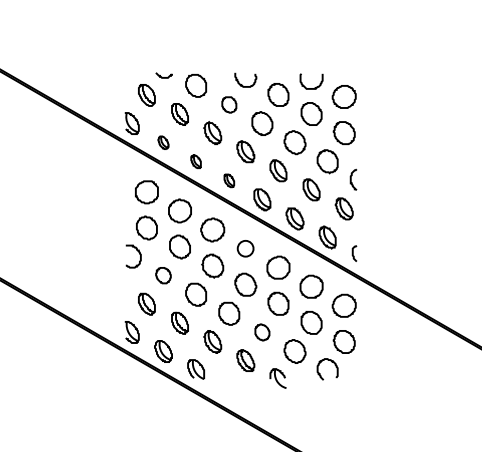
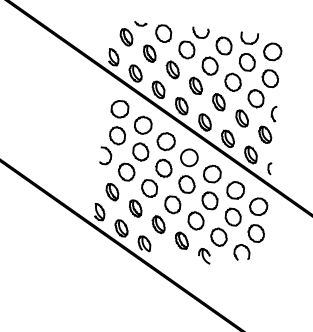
part: (229, 104) -> (187, 49), size x1.43
part: (163, 142) -> (135, 73), size x1.67
part: (195, 161) -> (158, 89), size x1.67
part: (229, 180) -> (181, 106), size x1.67
circle: (245, 248) -> (189, 157), size x1.43
part: (163, 275) -> (126, 172), size x1.43
part: (262, 332) -> (196, 220), size x1.43

